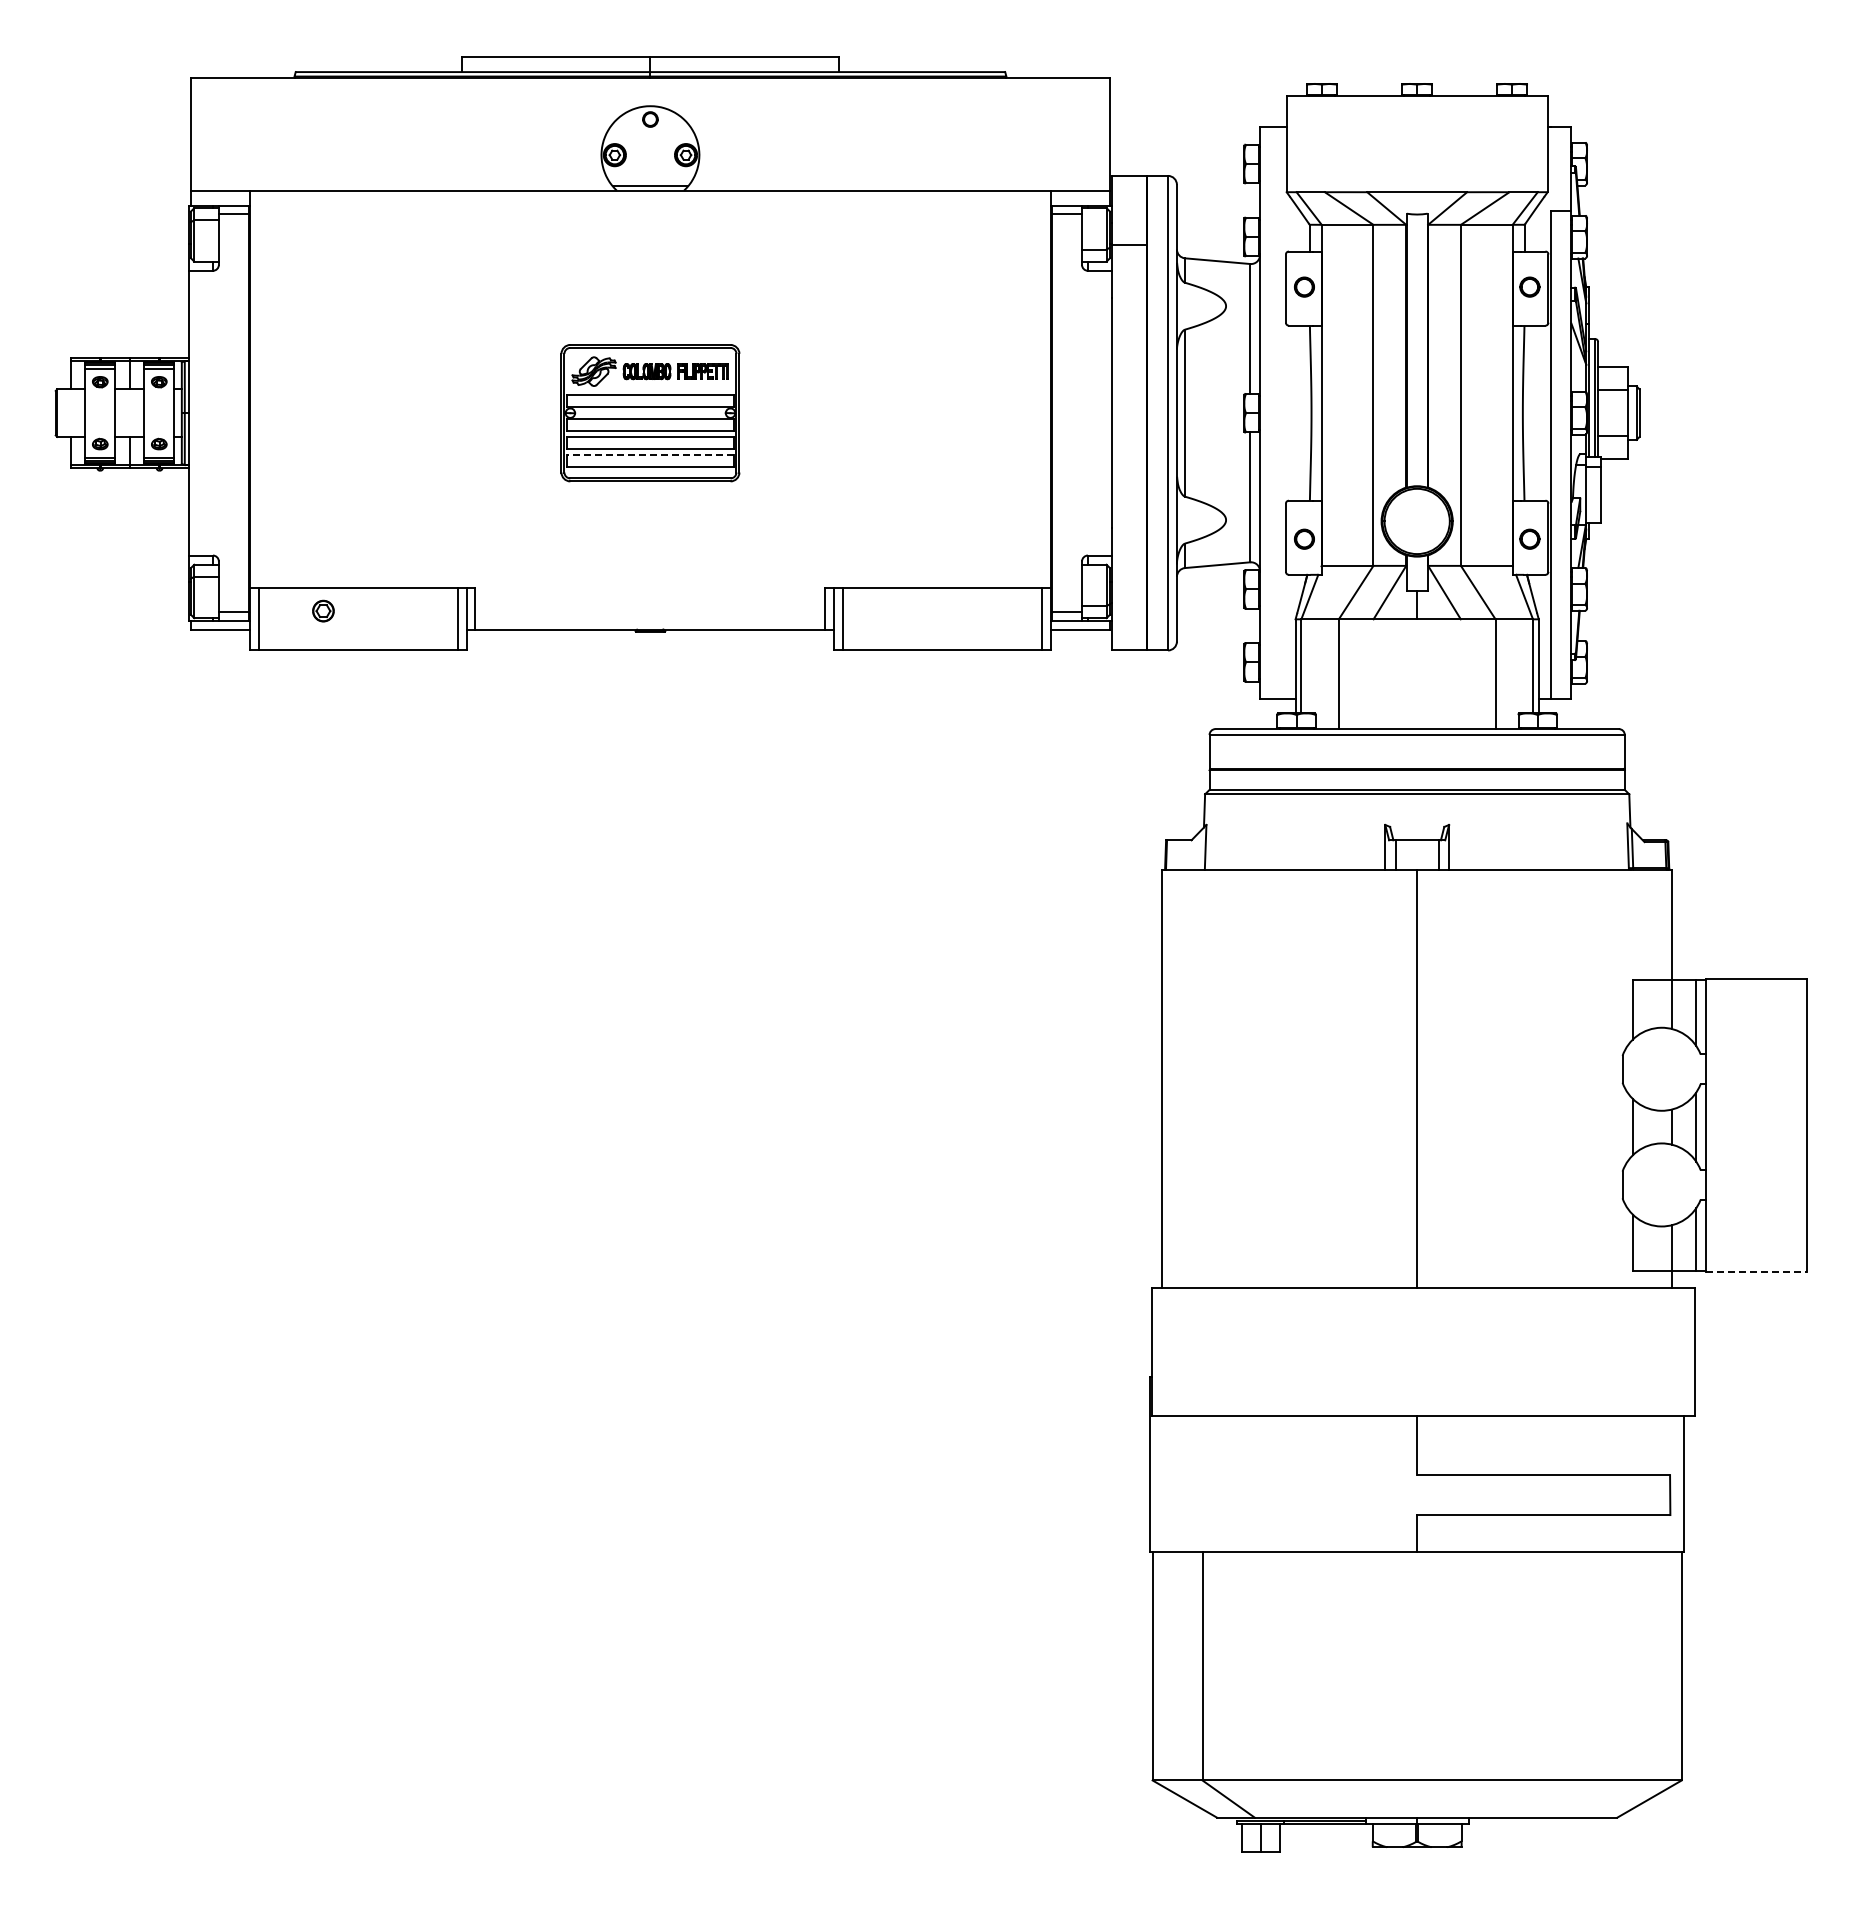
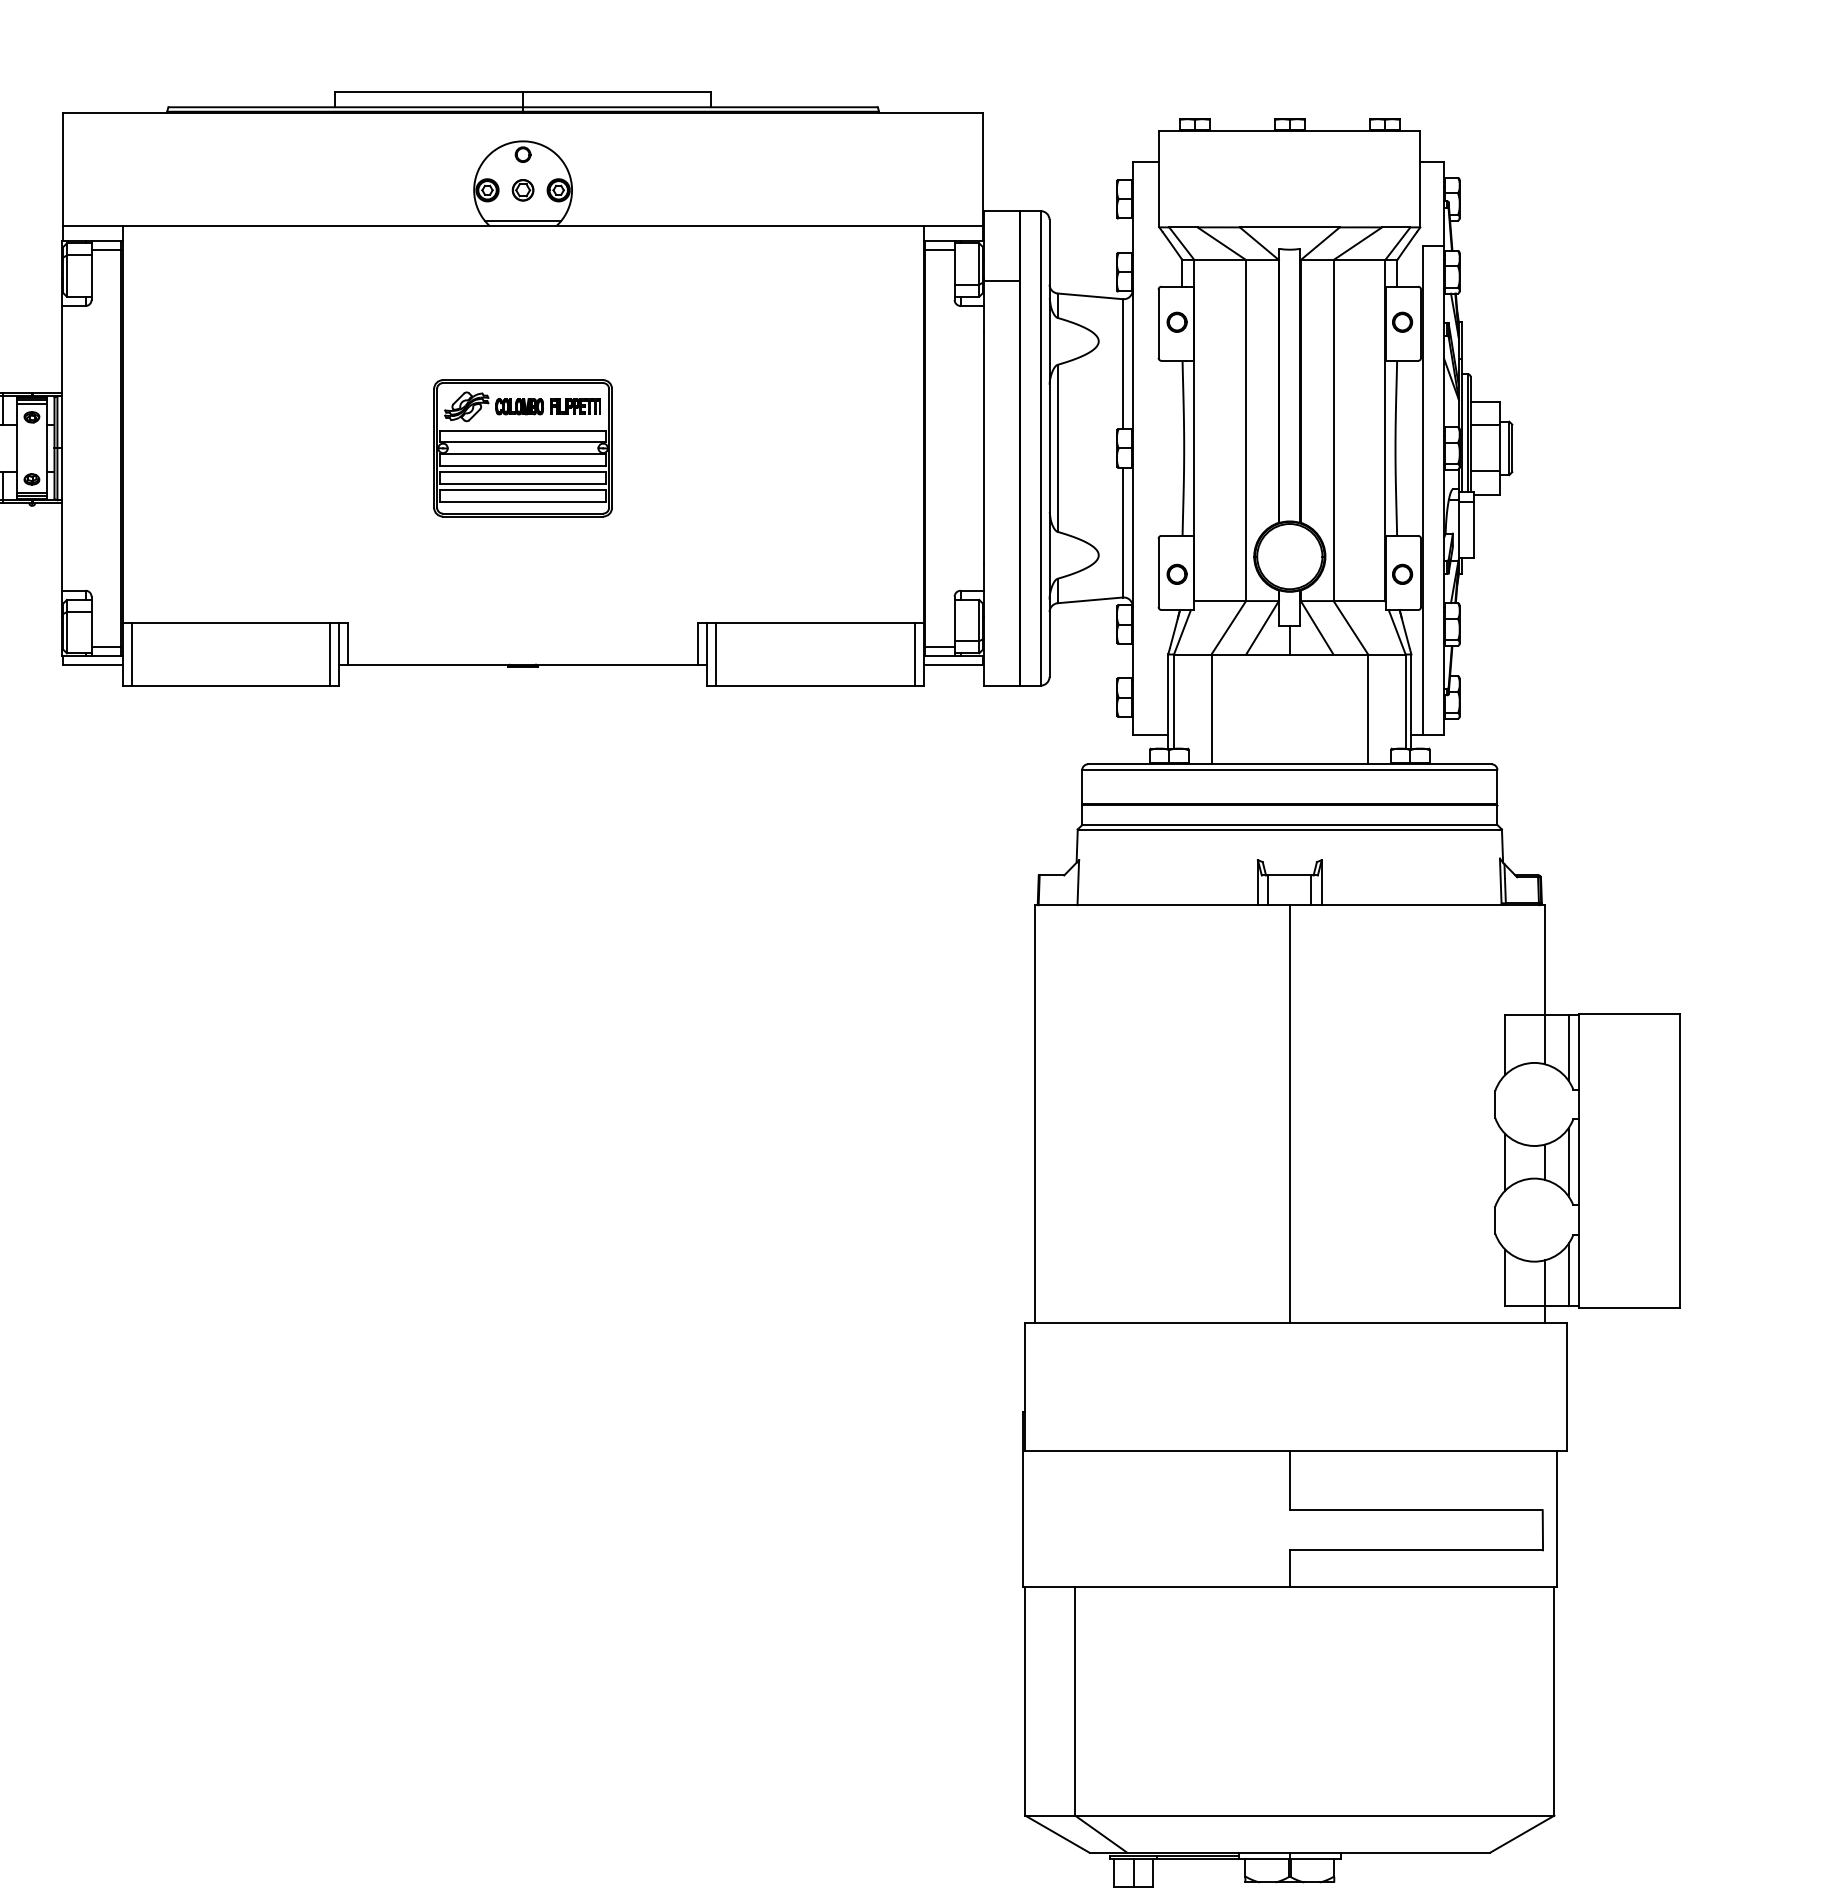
line: (649, 454) -> (522, 489), dashed -> solid
part: (323, 610) -> (523, 189), moved
line: (1757, 1272) -> (1630, 1307), dashed -> solid

